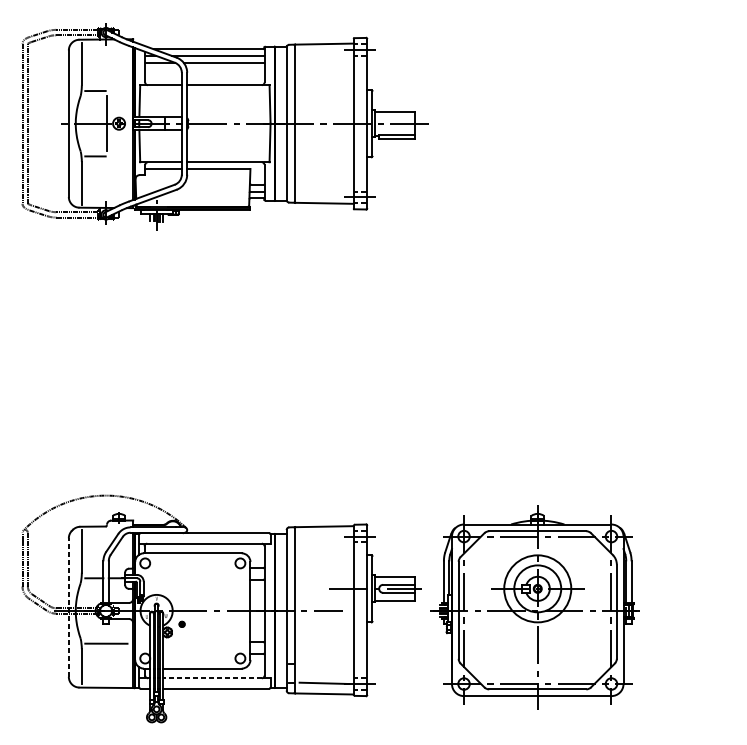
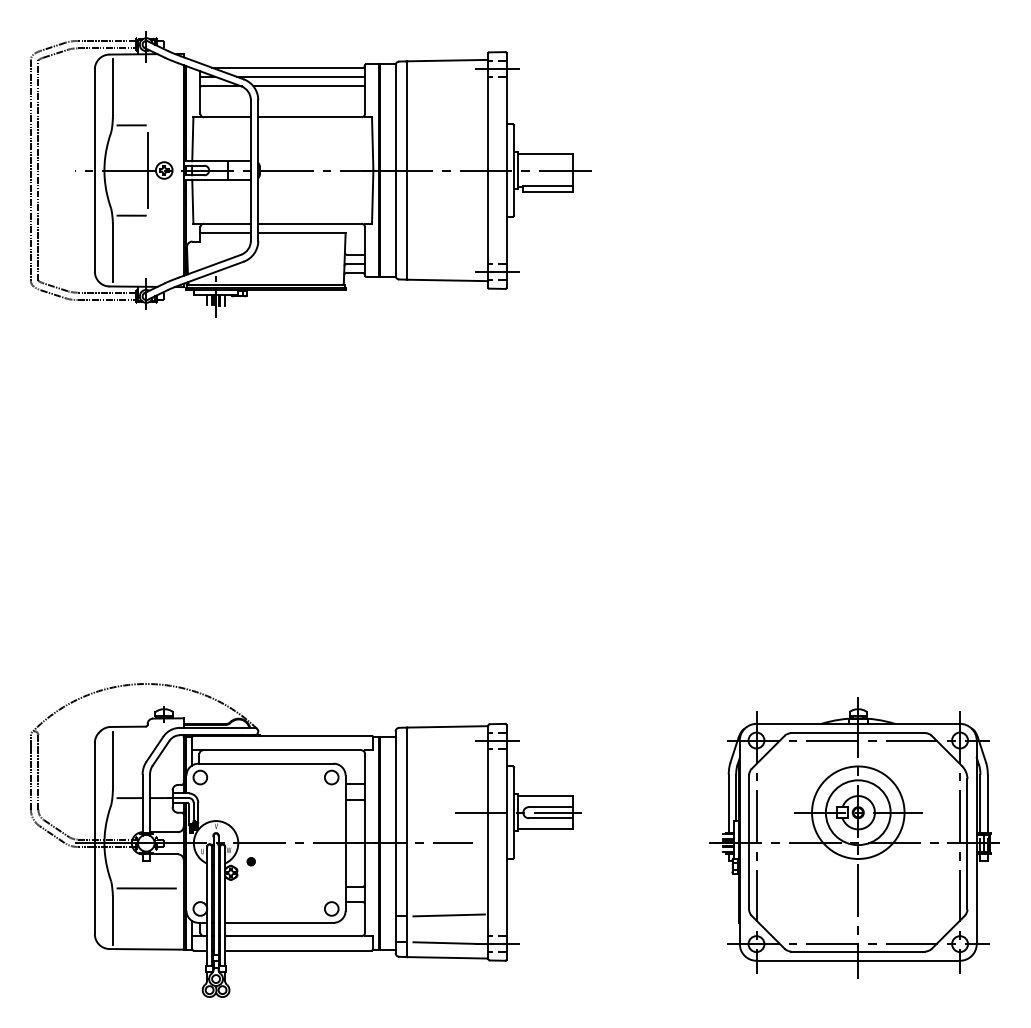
part: (535, 606) -> (854, 837), moved
line: (68, 607) -> (94, 838), dashed -> solid
line: (324, 663) -> (448, 915), added
line: (211, 678) -> (292, 936), dashed -> solid

